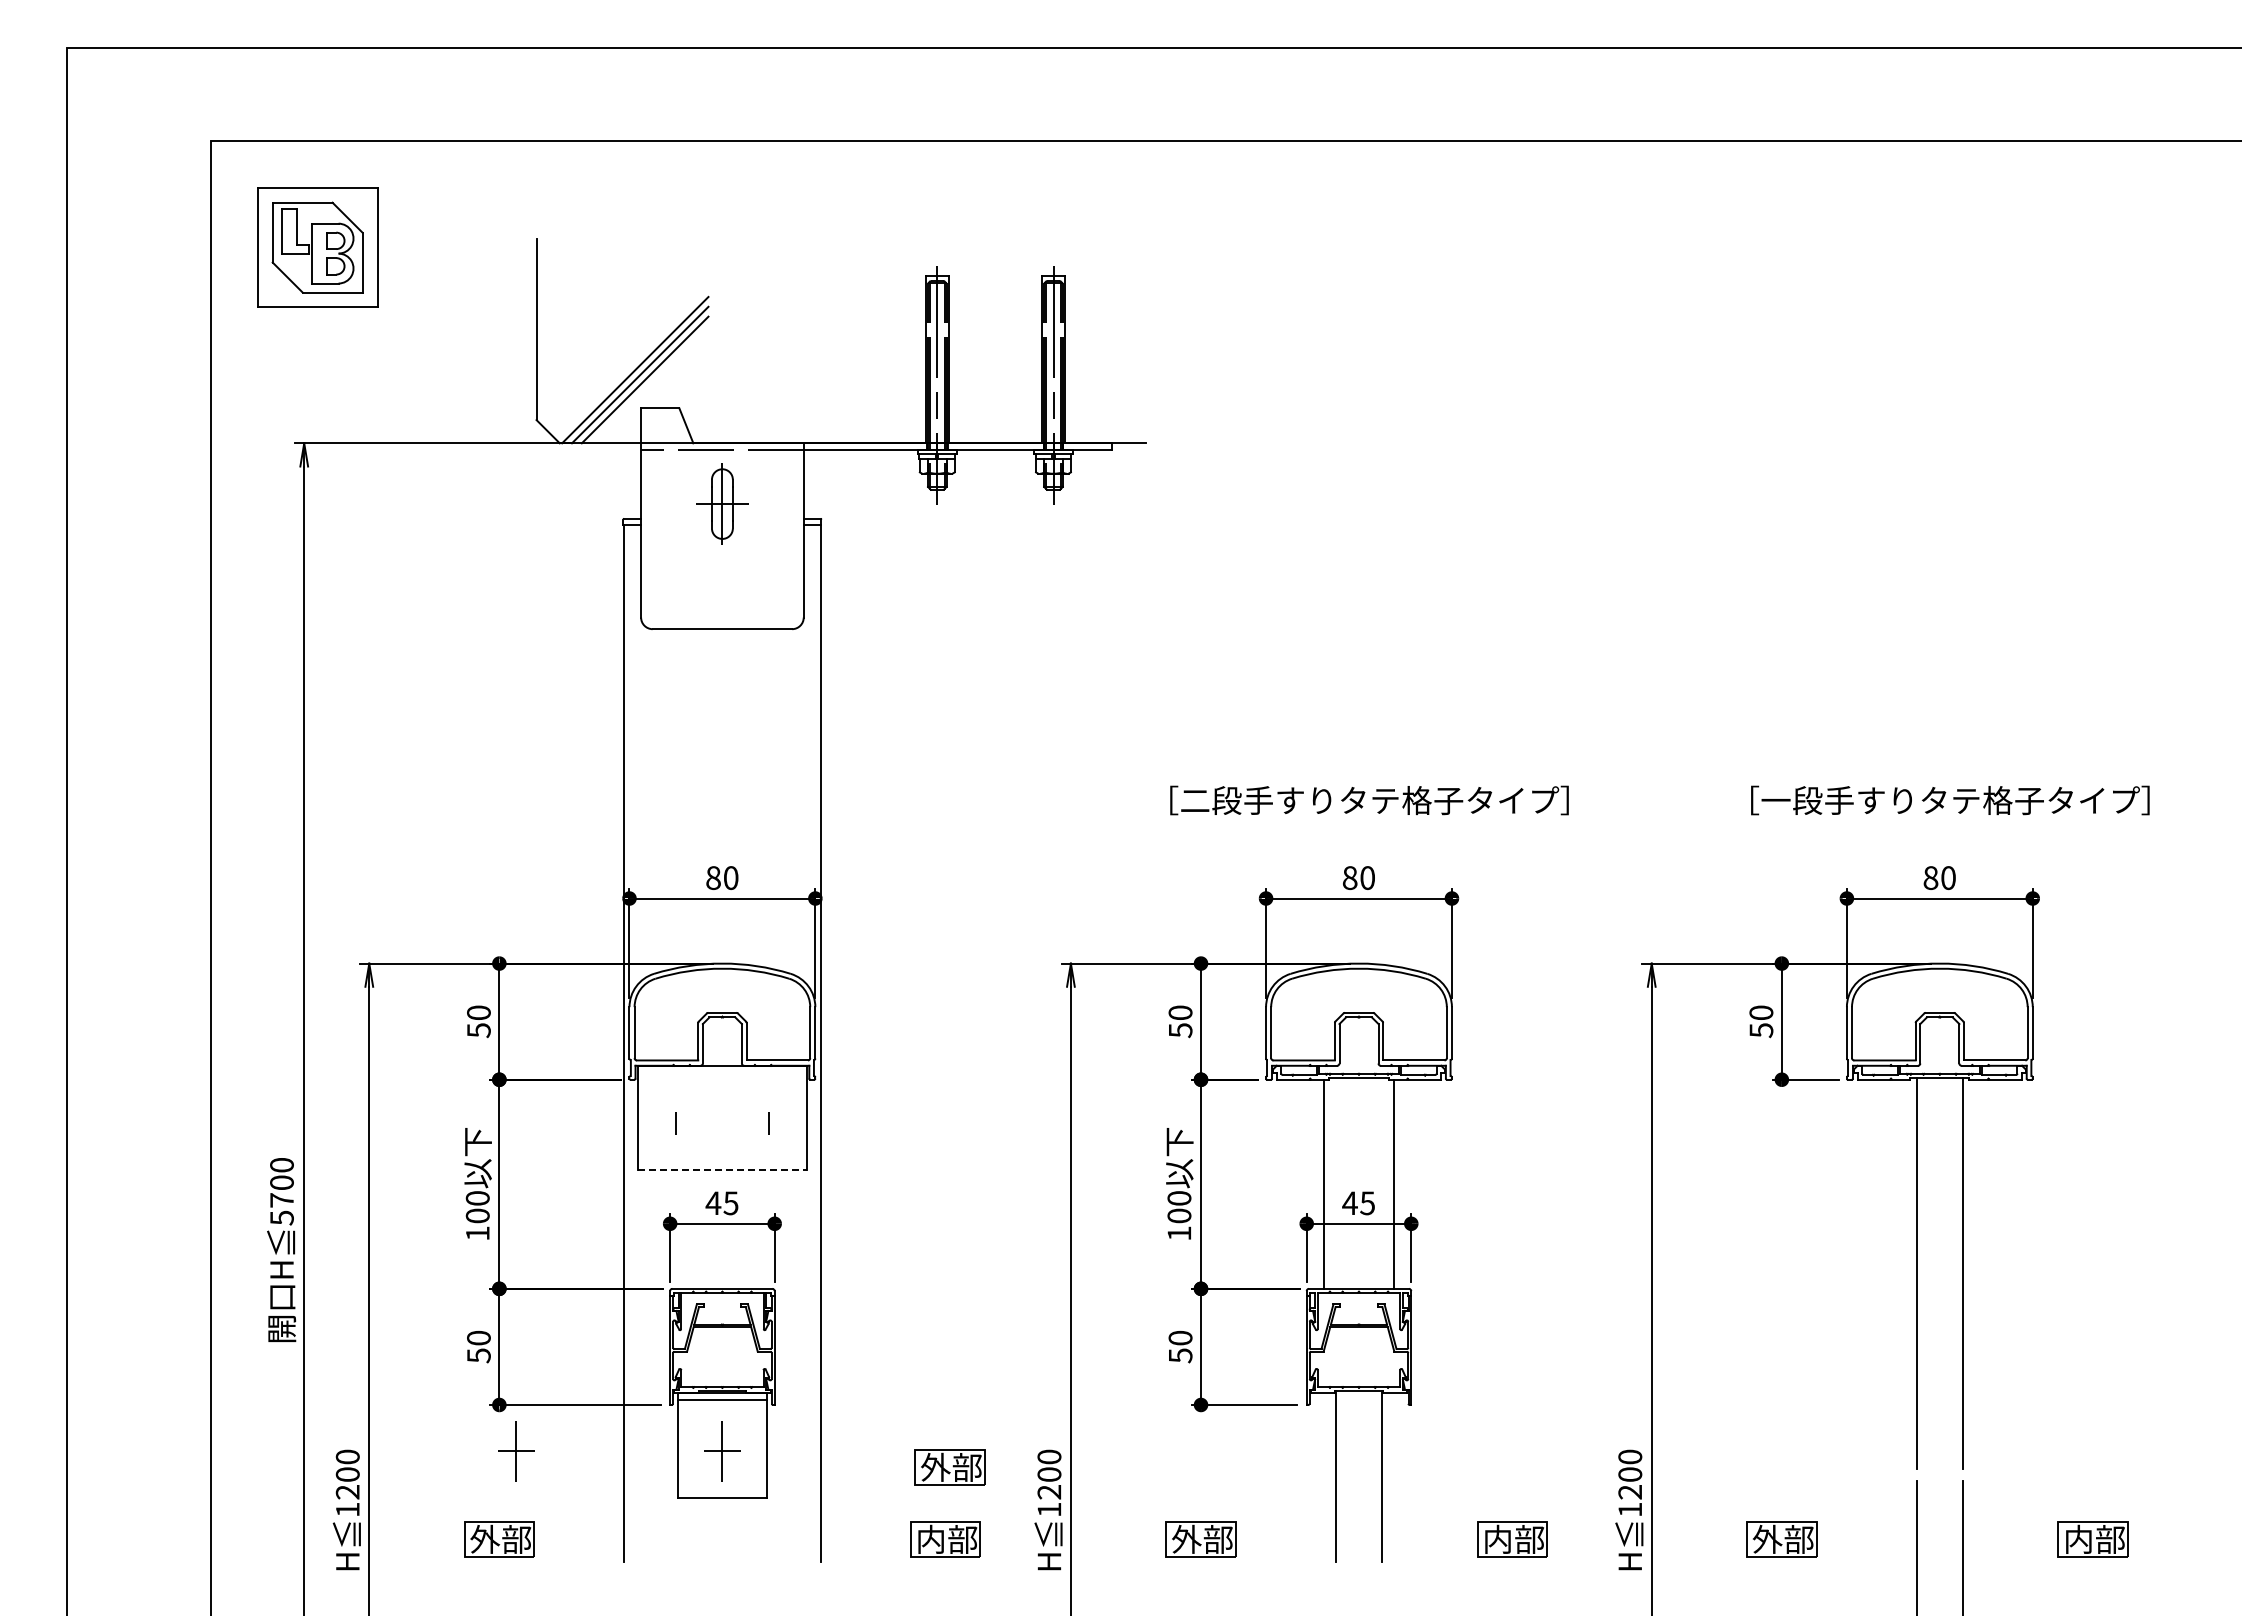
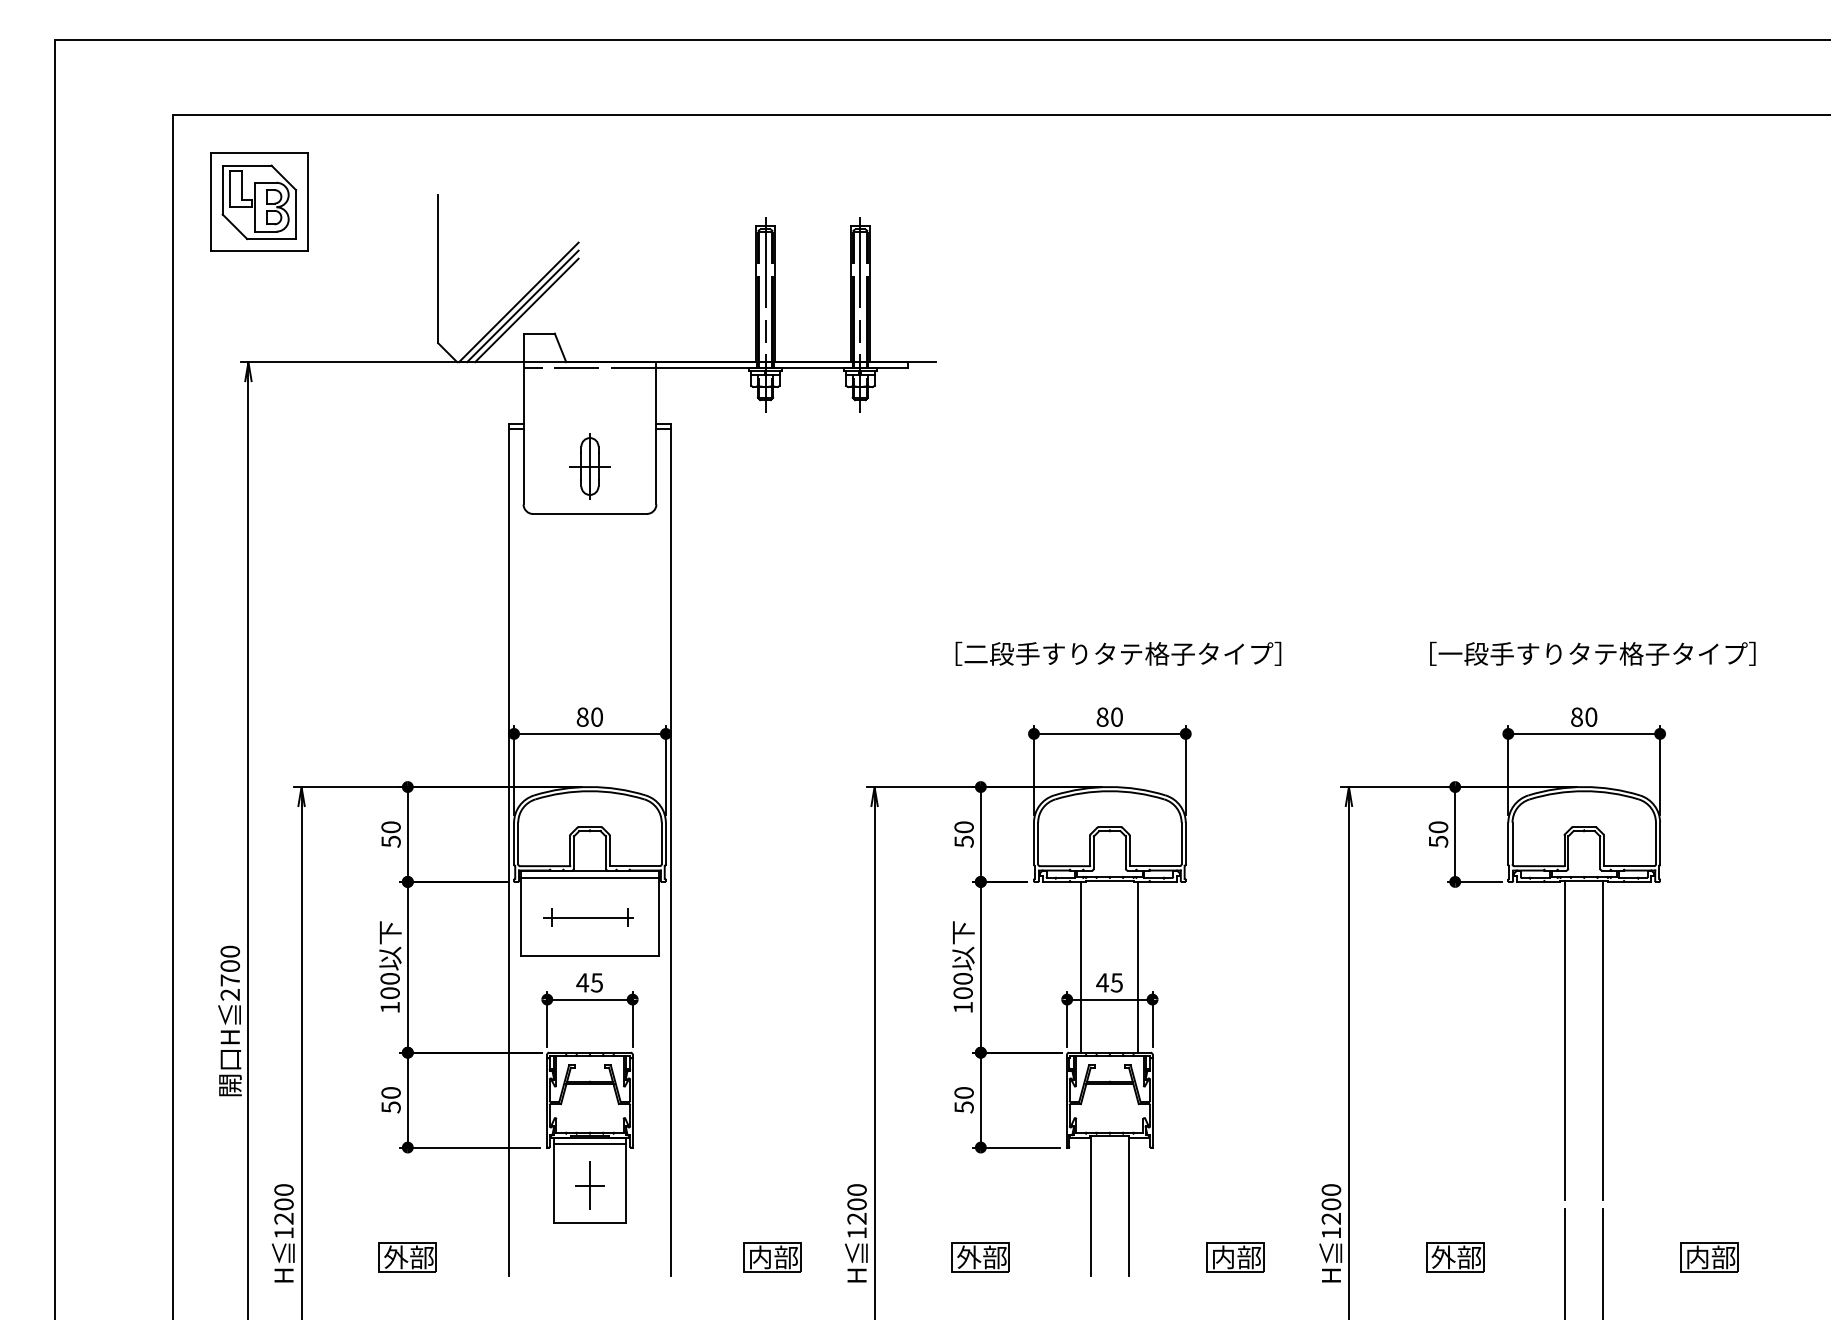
part: (722, 503) -> (590, 466), moved
line: (722, 1075) -> (590, 878), added
line: (722, 1123) -> (590, 917), added
line: (722, 1170) -> (590, 956), dashed -> solid
text: (281, 1217) -> (229, 994), 5700 -> 2700
part: (516, 1451) -> (421, 1185), removed
part: (949, 1467) -> (775, 1198), removed

